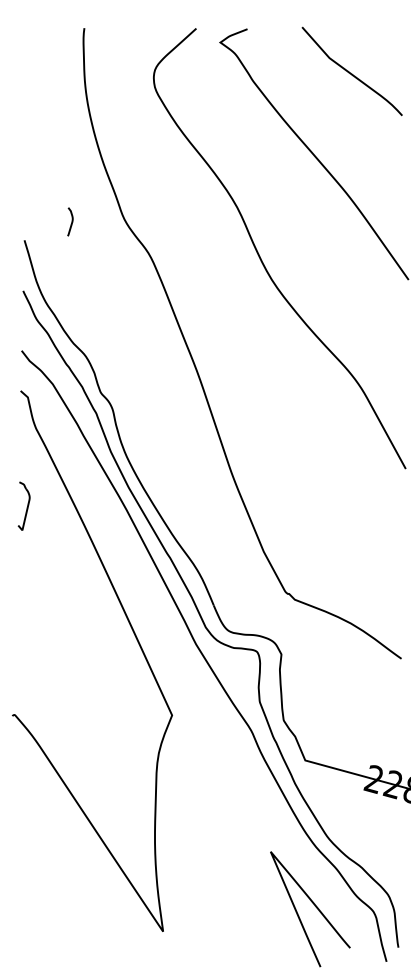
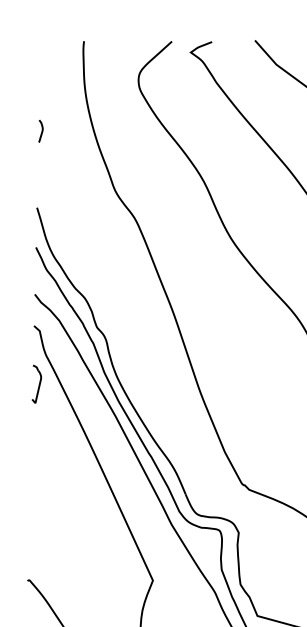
curve: (71, 221) -> (41, 130), moved
part: (23, 505) -> (36, 383), moved

